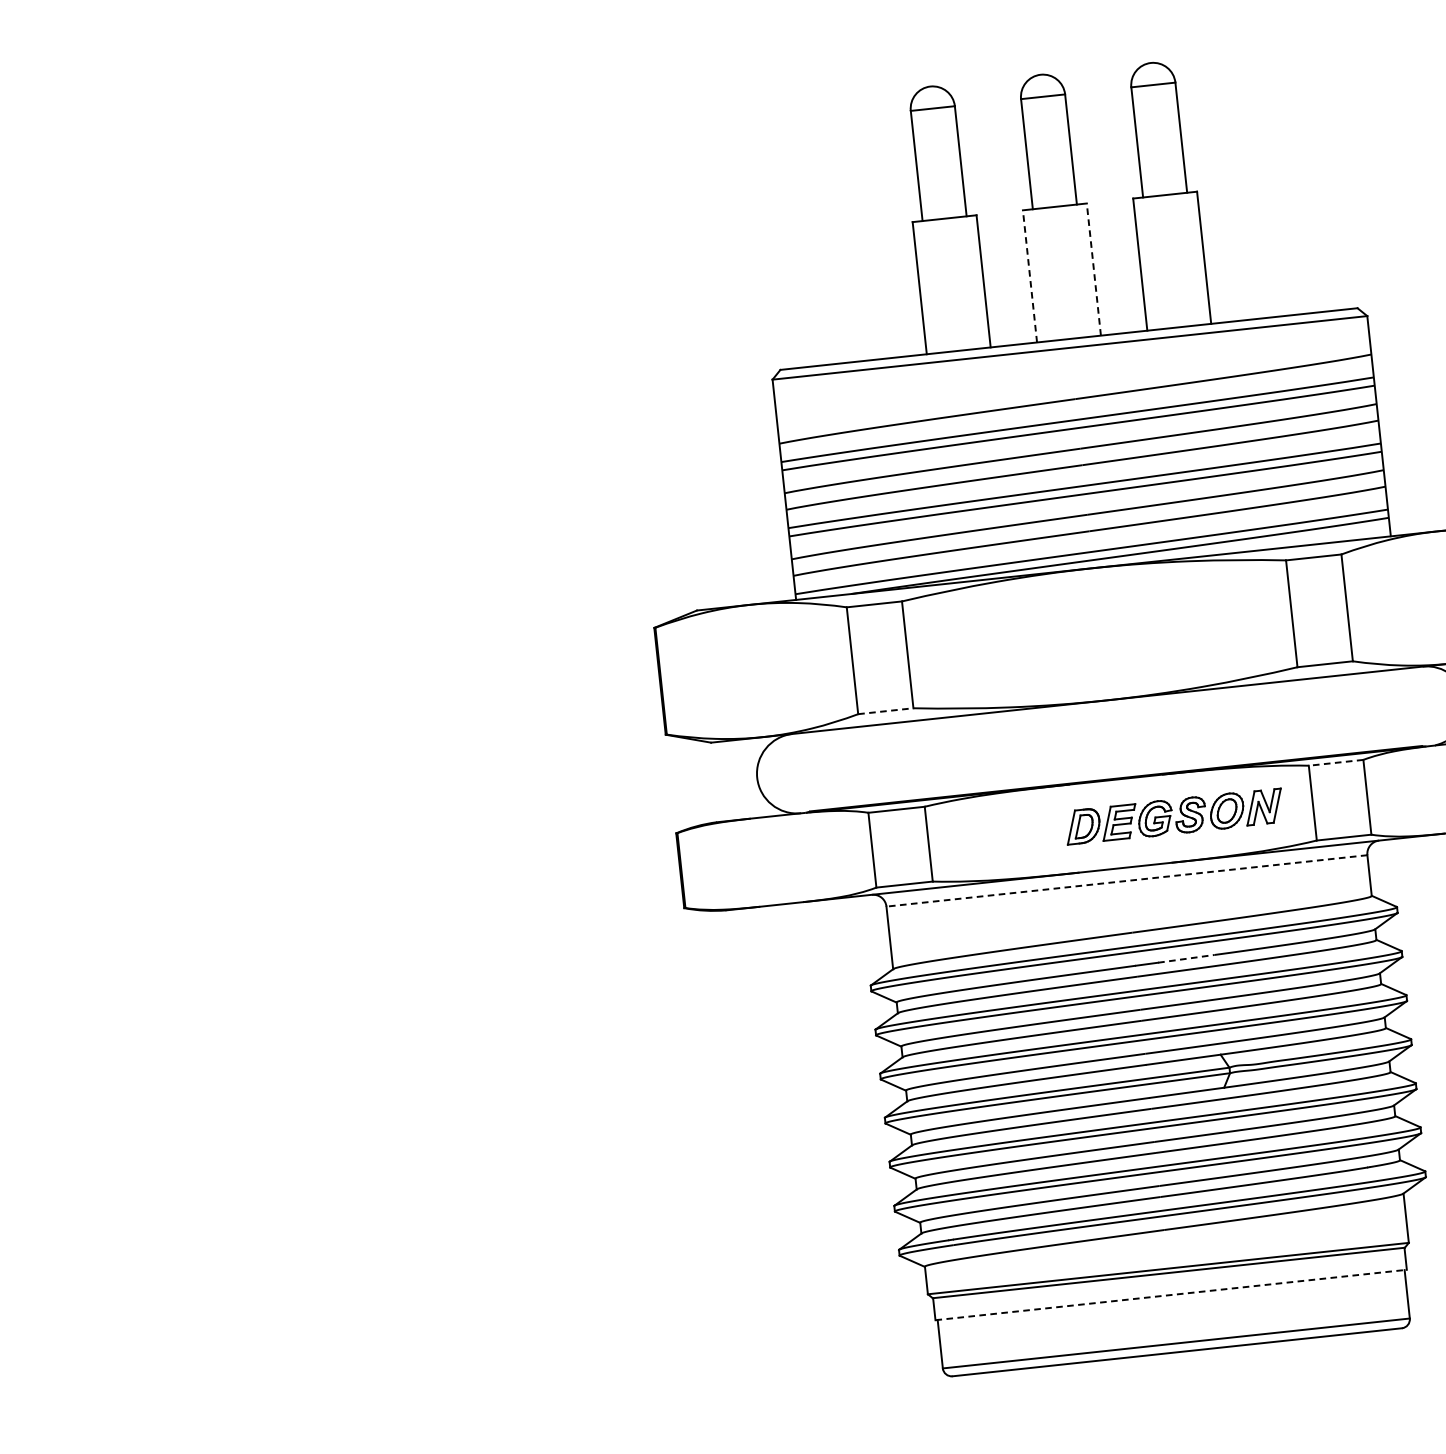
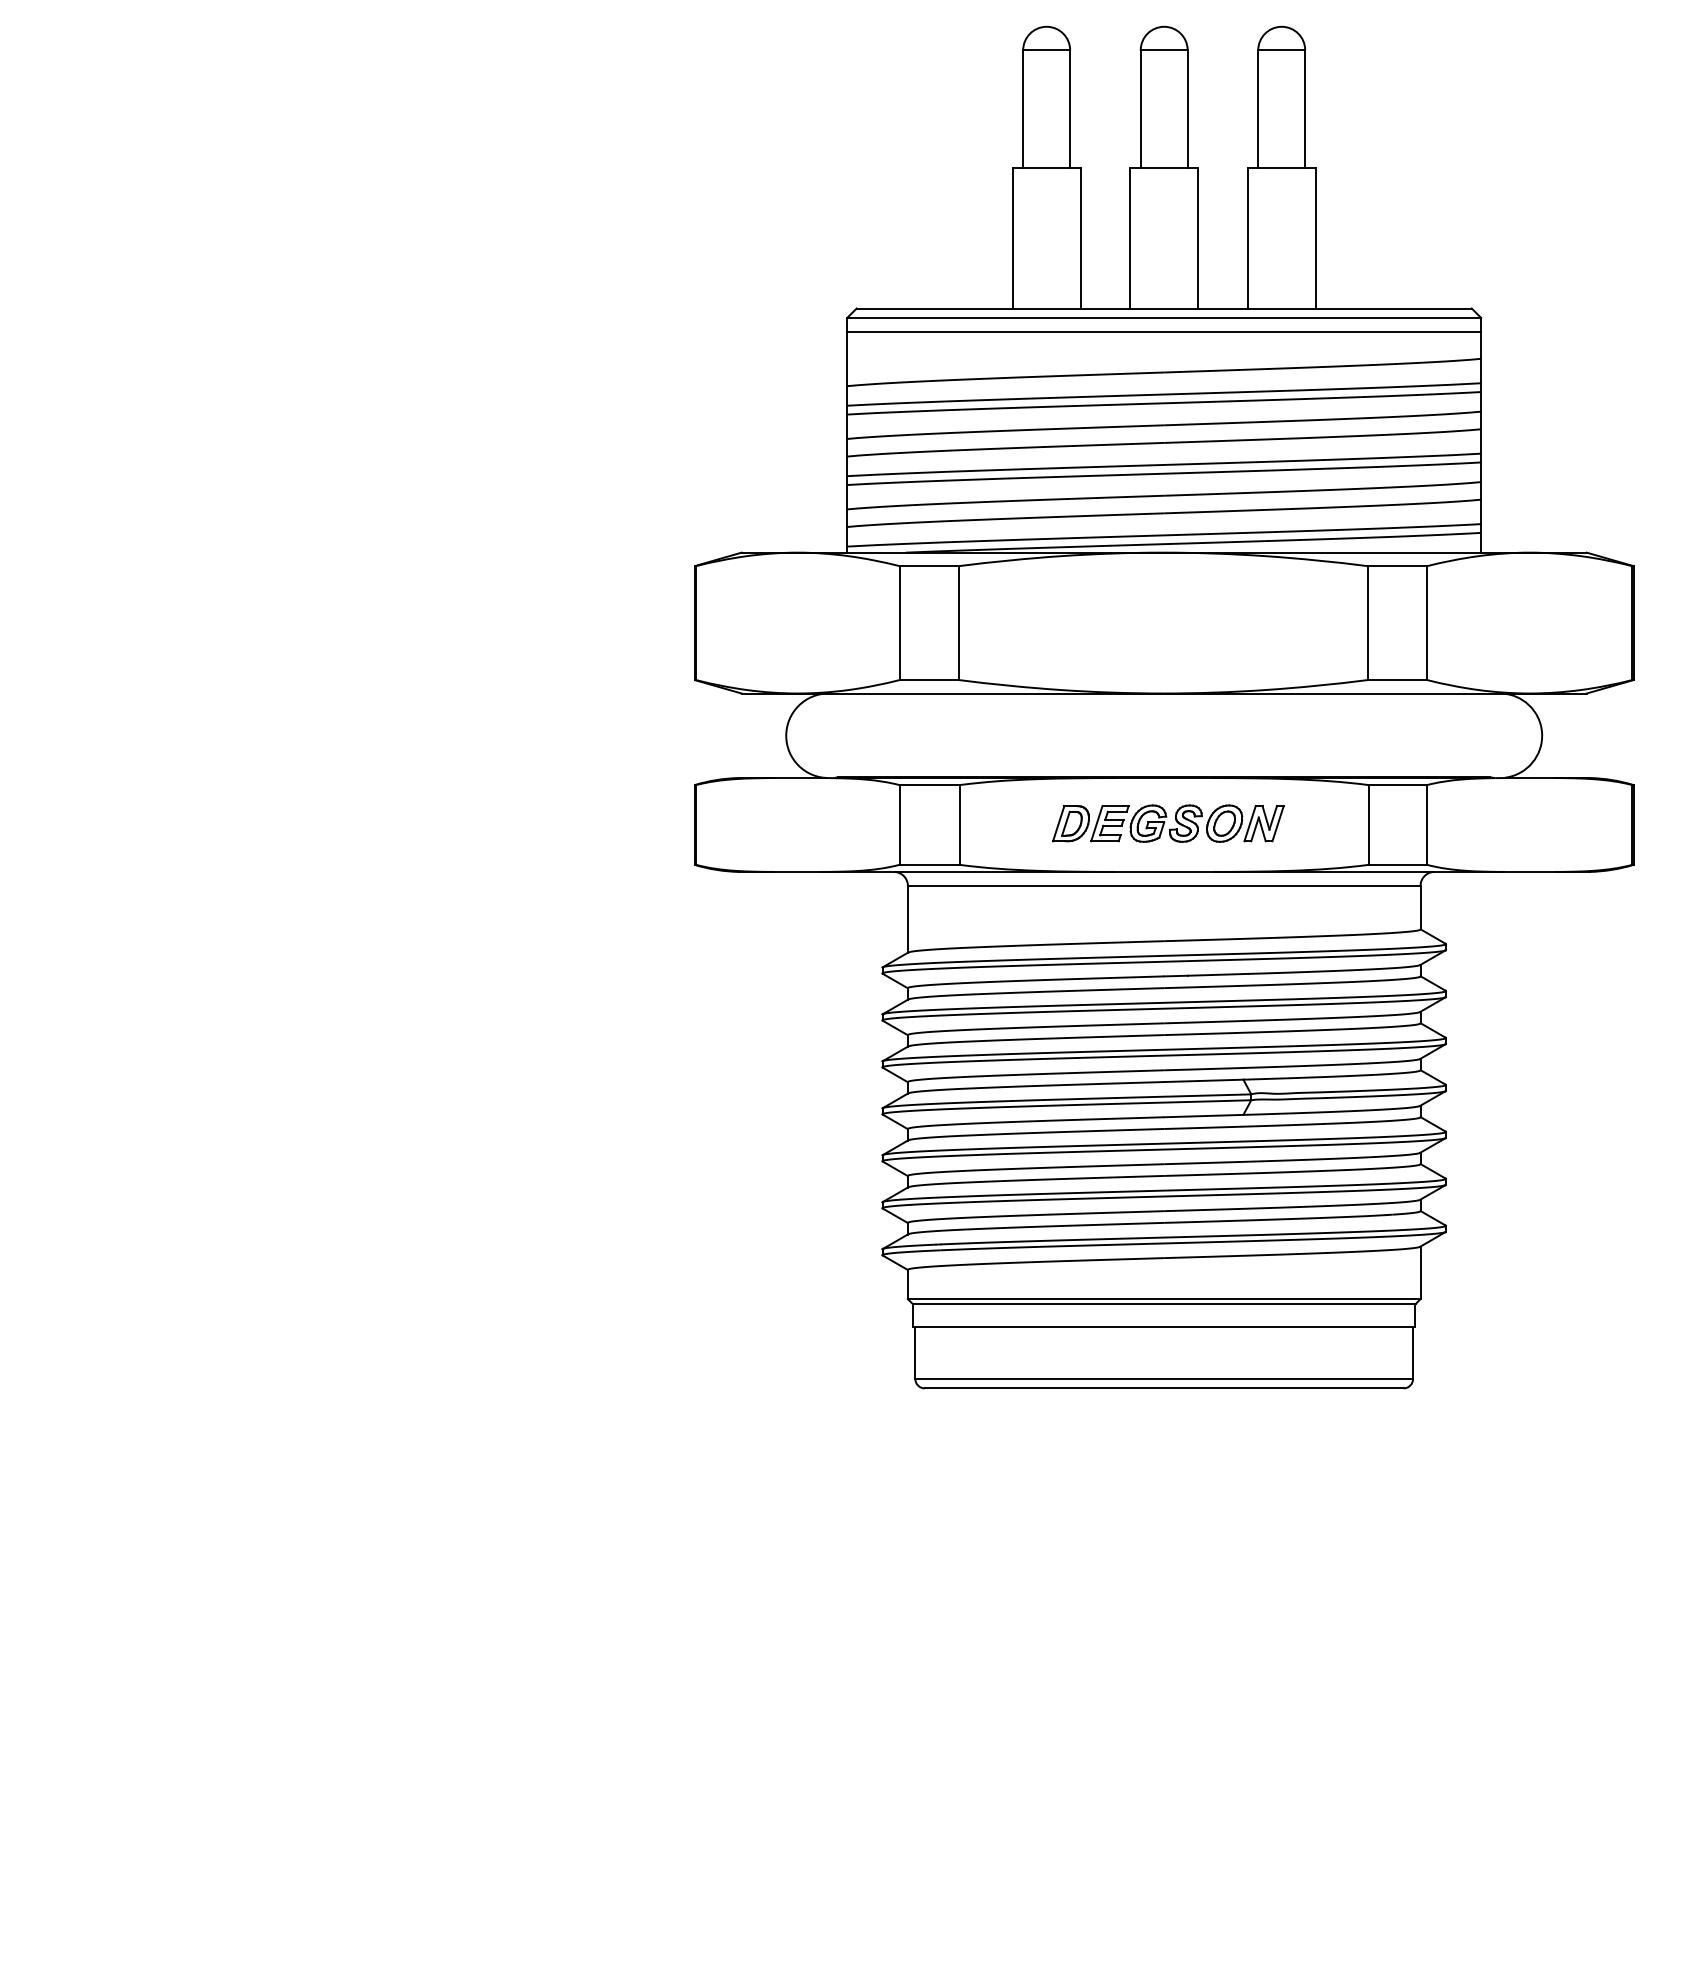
line: (1094, 269) -> (1198, 237), dashed -> solid
line: (1030, 275) -> (1130, 237), dashed -> solid
line: (1071, 360) -> (1164, 331), added
line: (886, 711) -> (929, 680), dashed -> solid
line: (1335, 763) -> (1397, 785), dashed -> solid
part: (1174, 816) -> (1168, 823), moved
line: (1126, 881) -> (1163, 886), dashed -> solid
line: (1186, 958) -> (1218, 974), dashed -> solid
line: (1171, 1295) -> (1164, 1327), dashed -> solid

